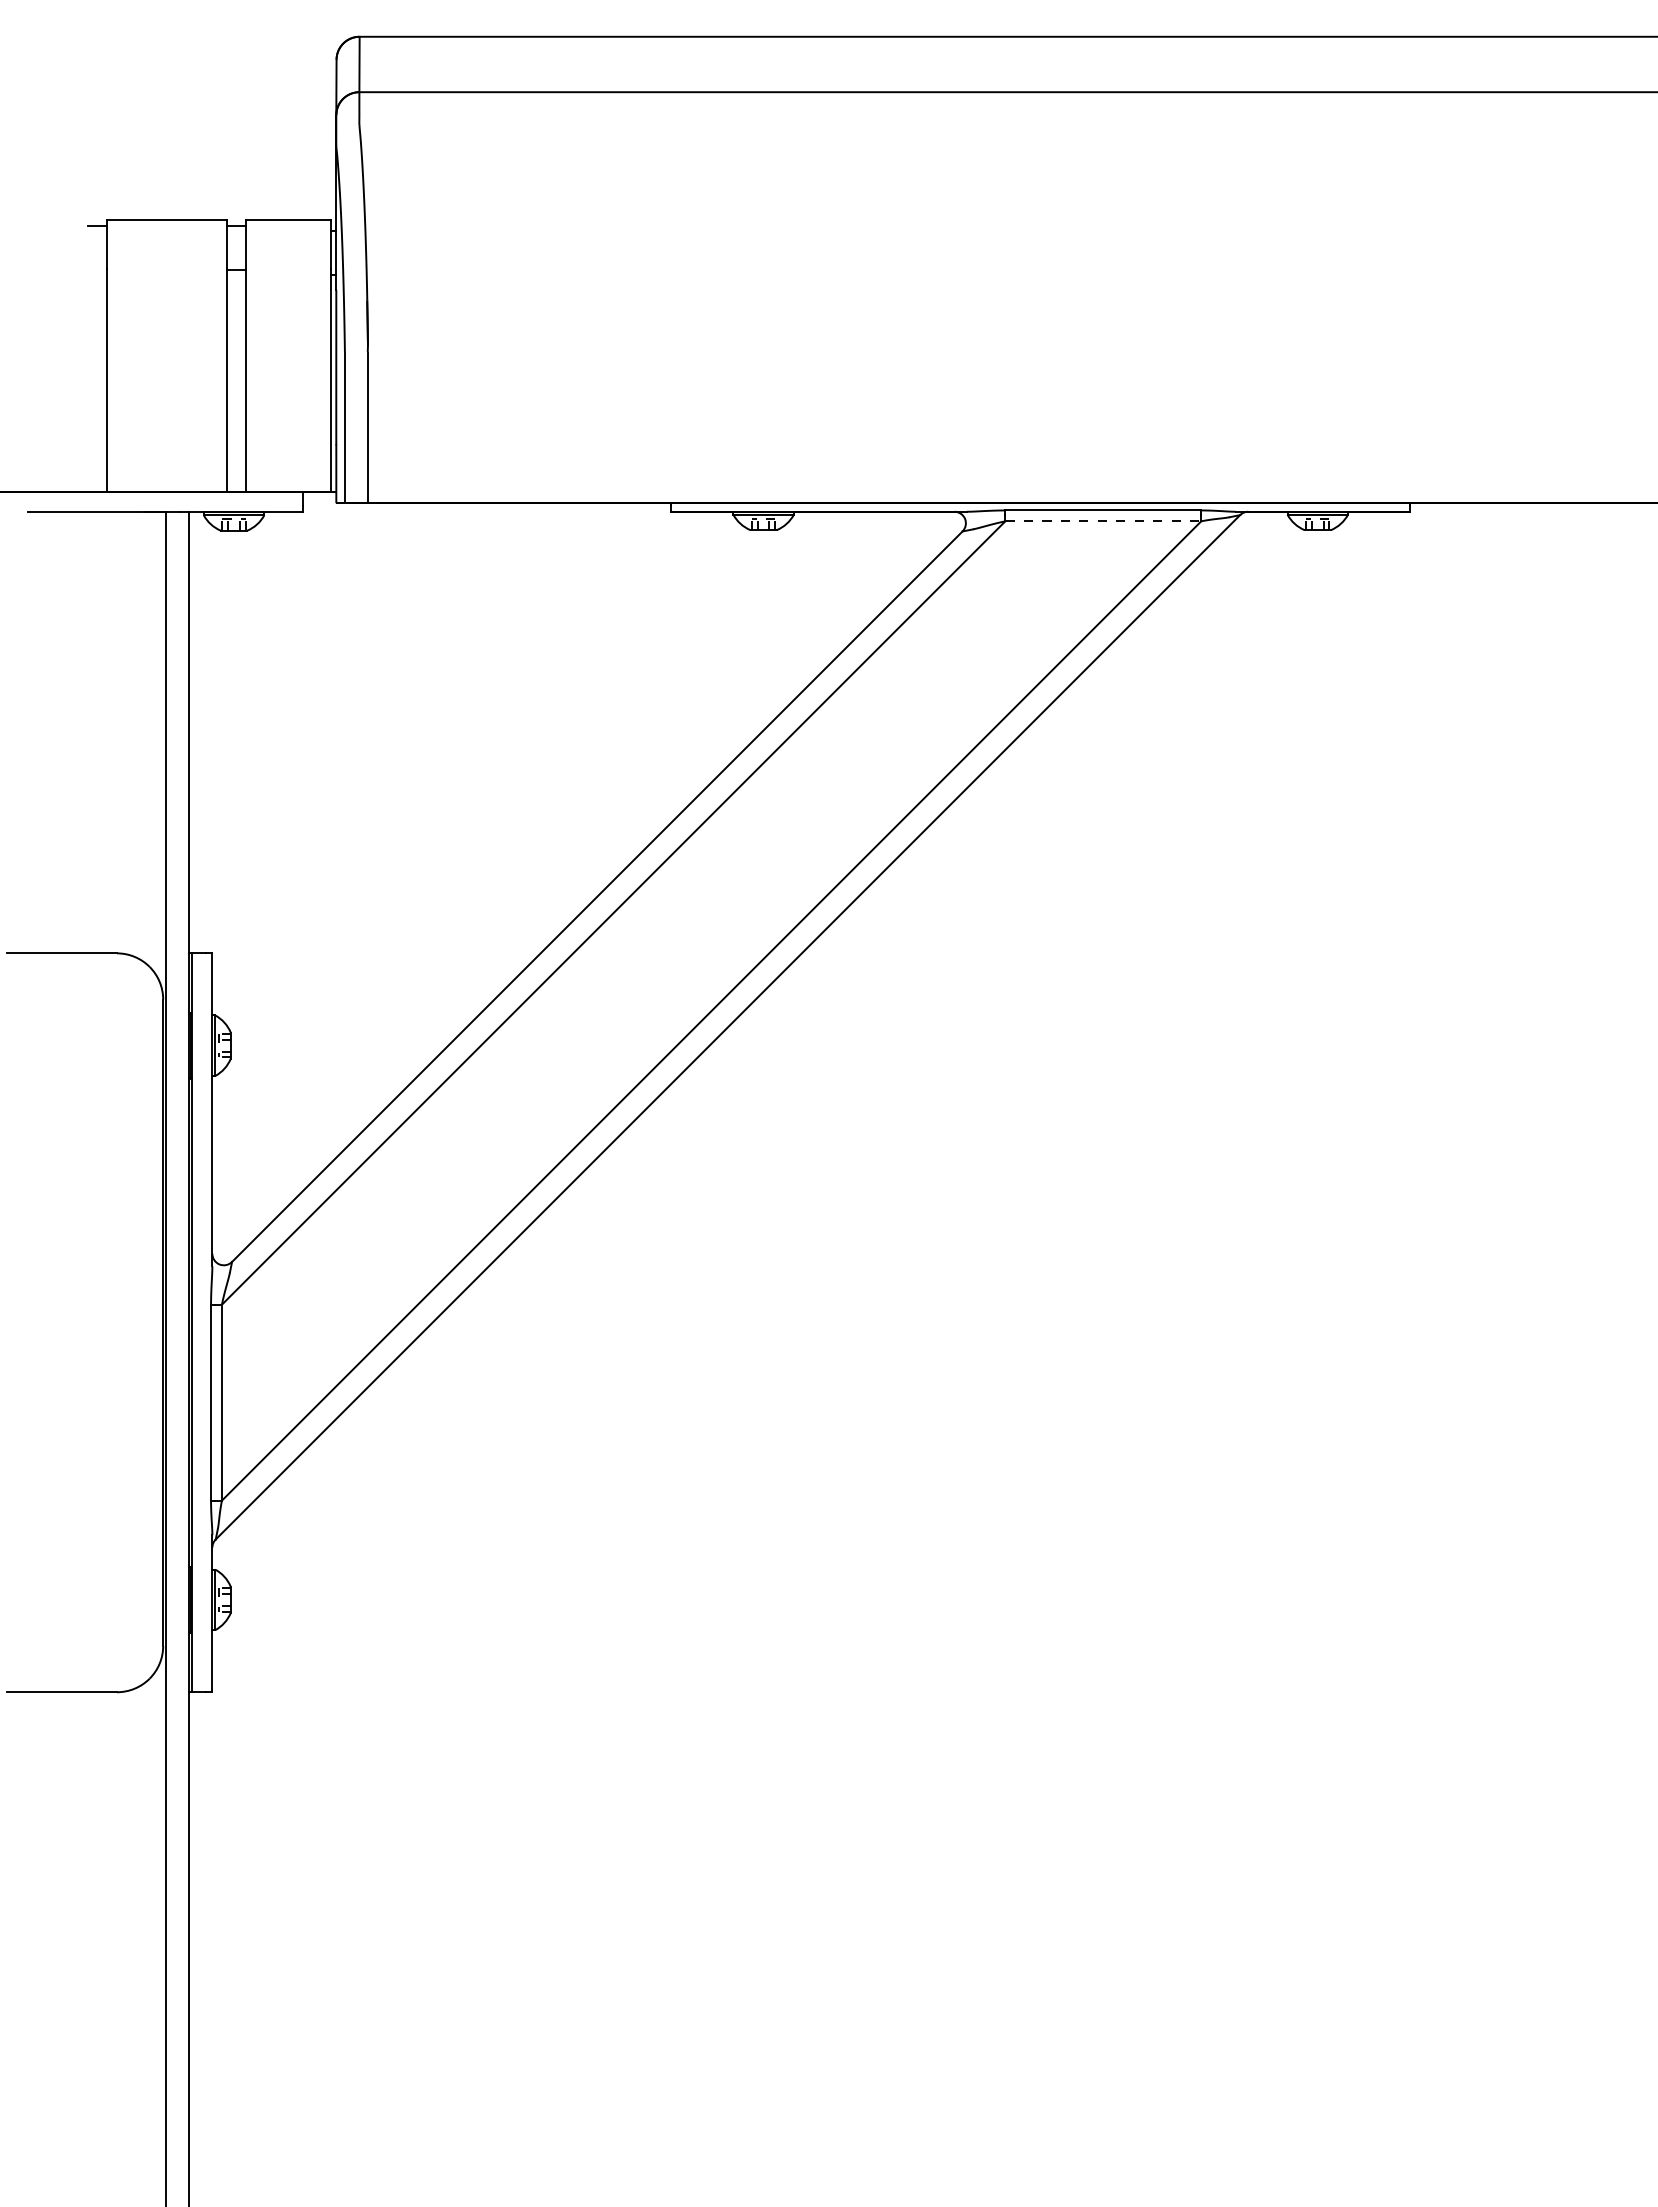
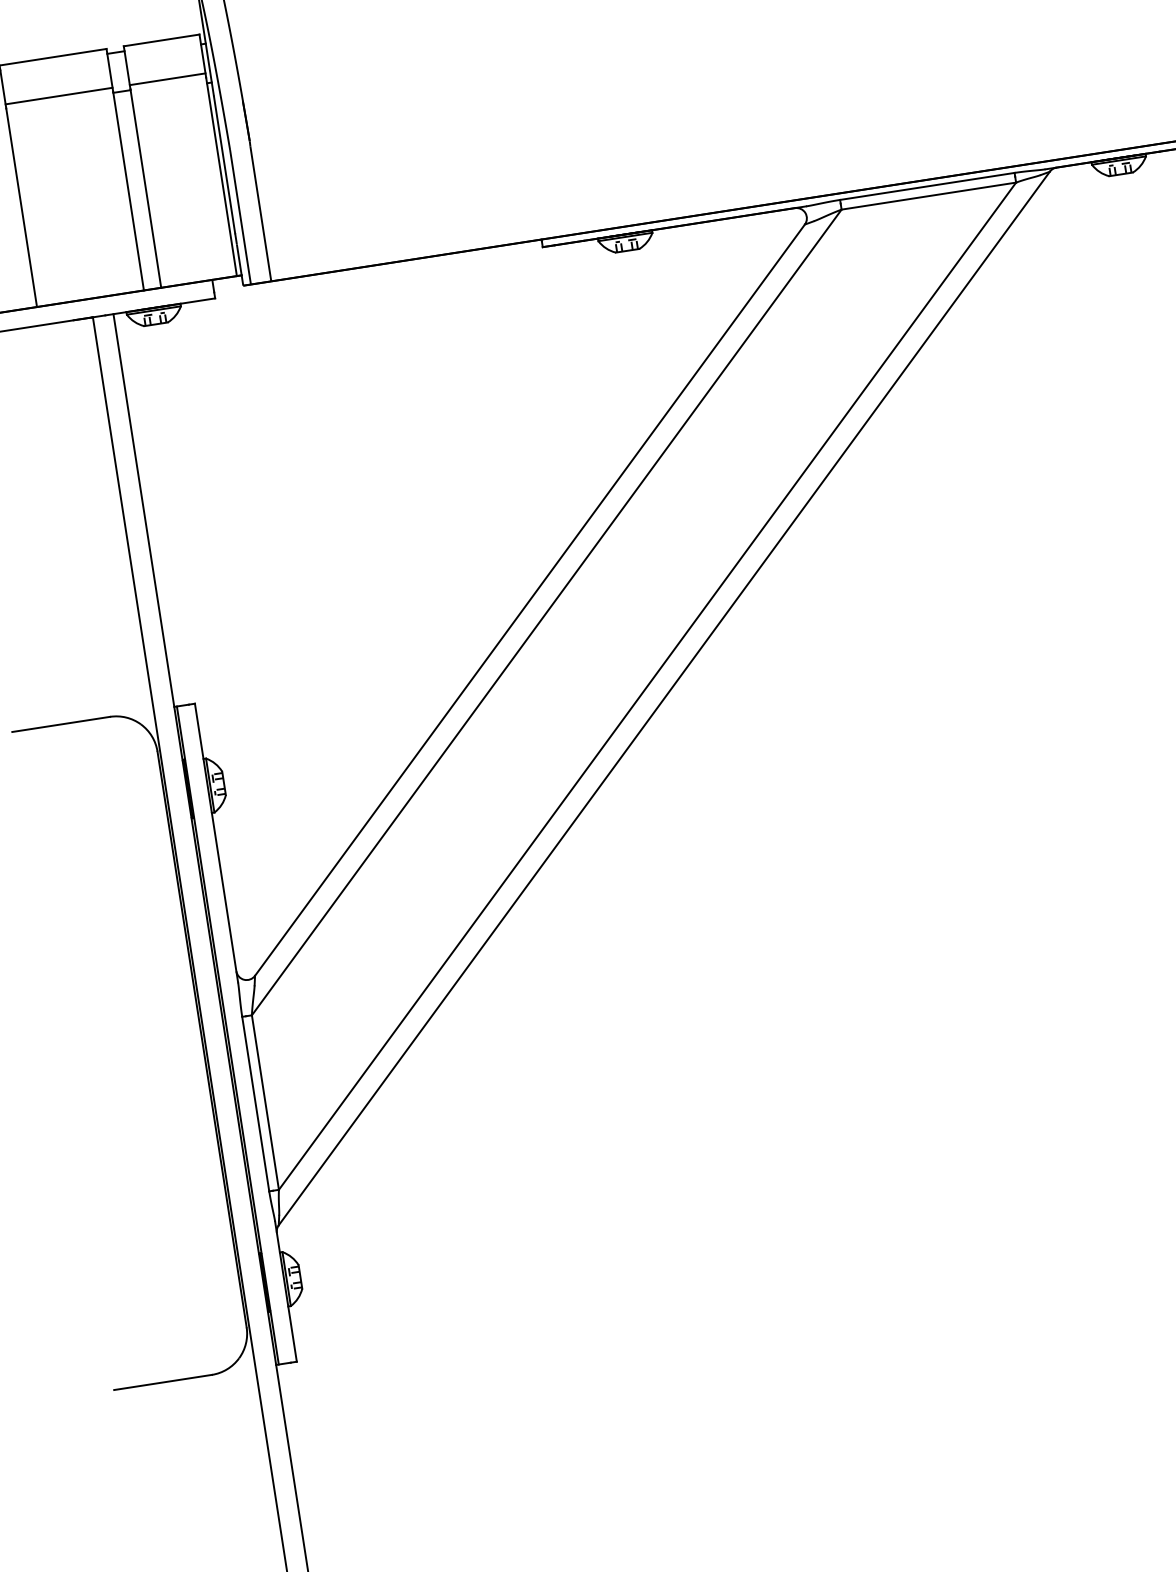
line: (166, 263) -> (58, 95), added
line: (287, 263) -> (166, 78), added
line: (1103, 521) -> (929, 196), dashed -> solid

